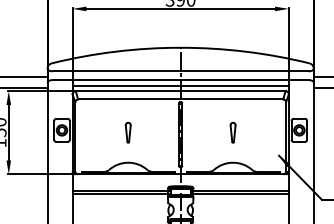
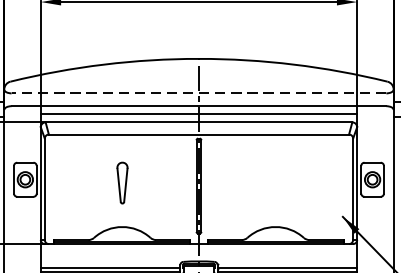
line: (180, 71) -> (198, 93), solid -> dashed
part: (127, 132) -> (121, 182), size x1.4
part: (232, 132) -> (274, 182), removed

